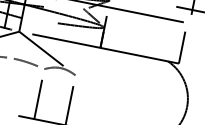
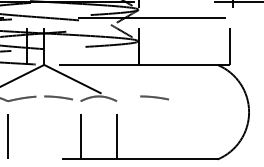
line: (108, 78) -> (154, 97), added

